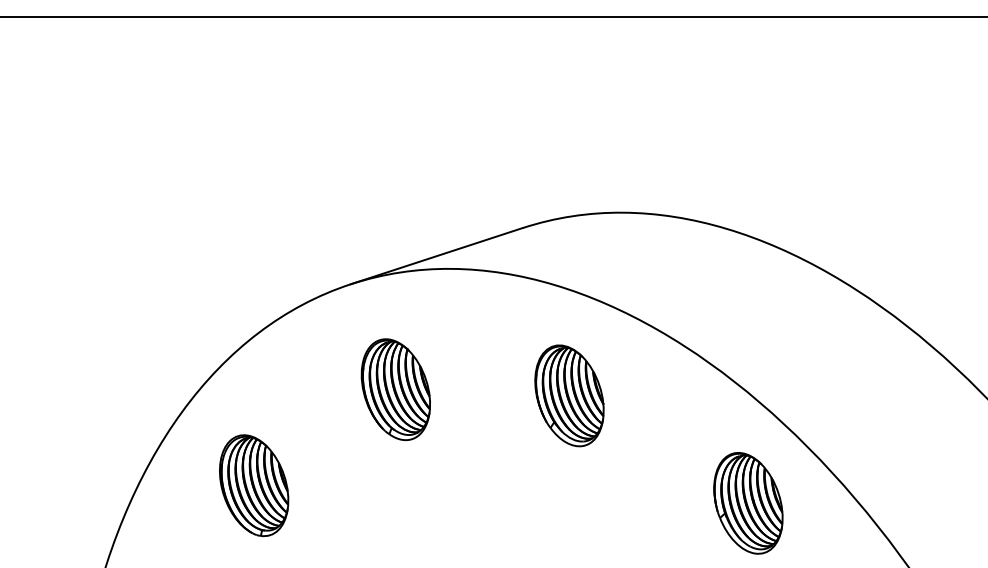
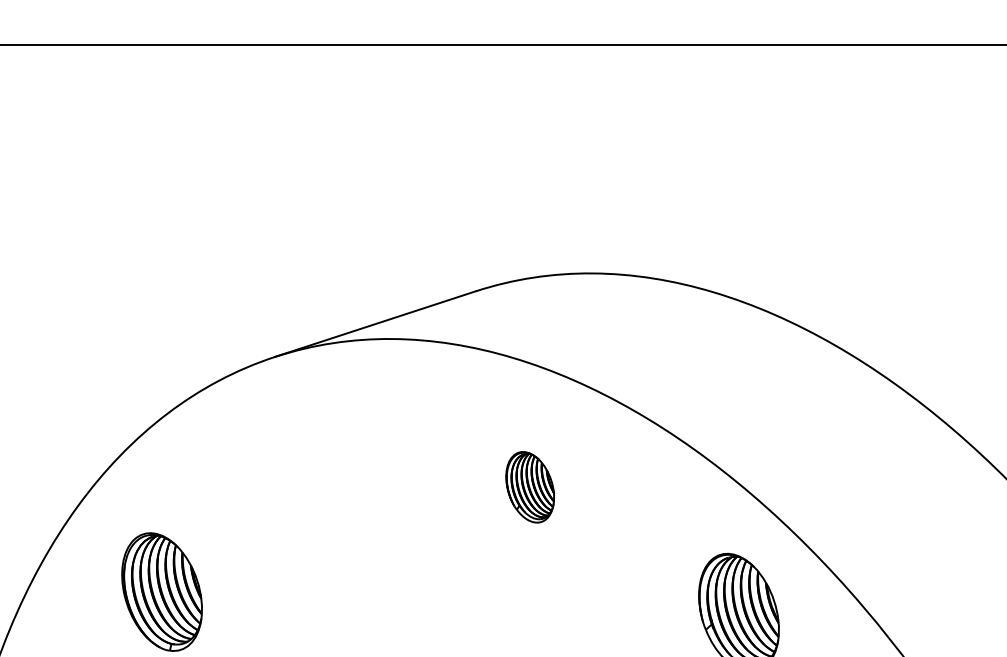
part: (395, 389) -> (327, 479), removed
part: (569, 395) -> (530, 486), size x0.6

